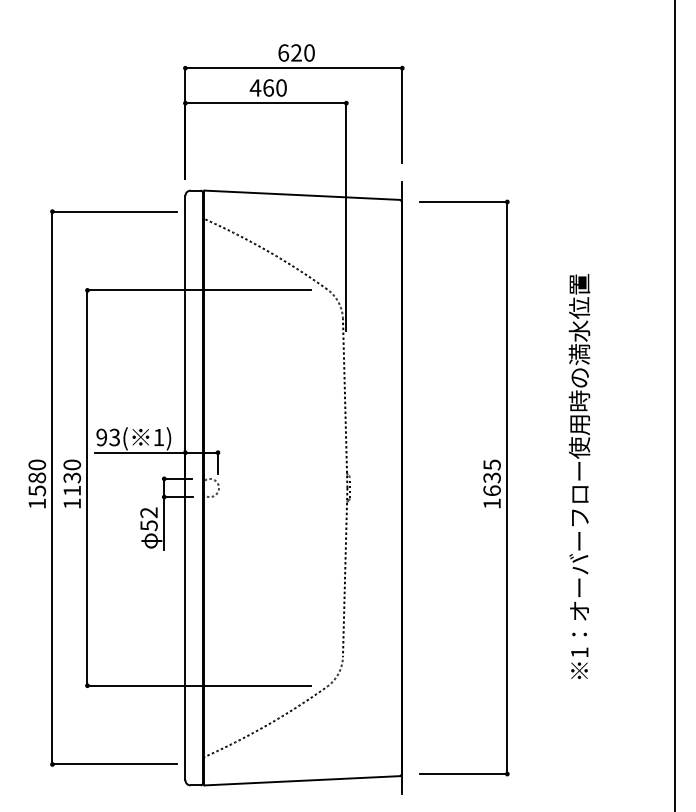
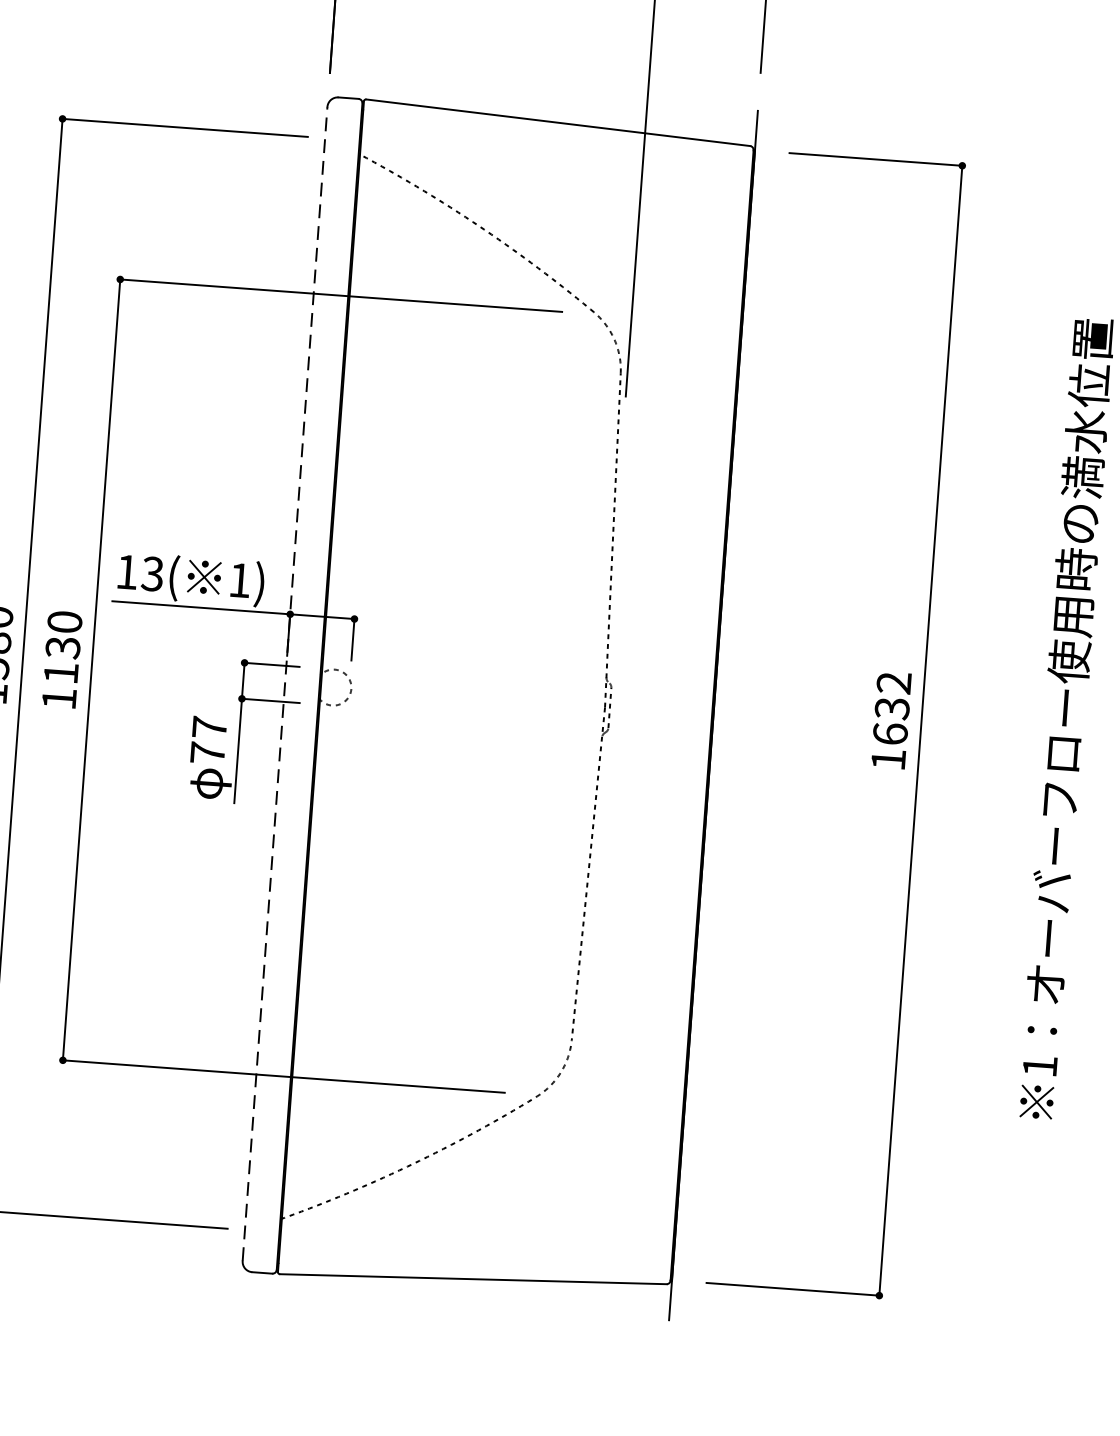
text: (101, 437) -> (126, 572), 93( -> 13(
text: (491, 464) -> (893, 681), 1635 -> 1632
line: (185, 487) -> (285, 683), solid -> dashed
text: (148, 519) -> (207, 740), 52 -> 77

